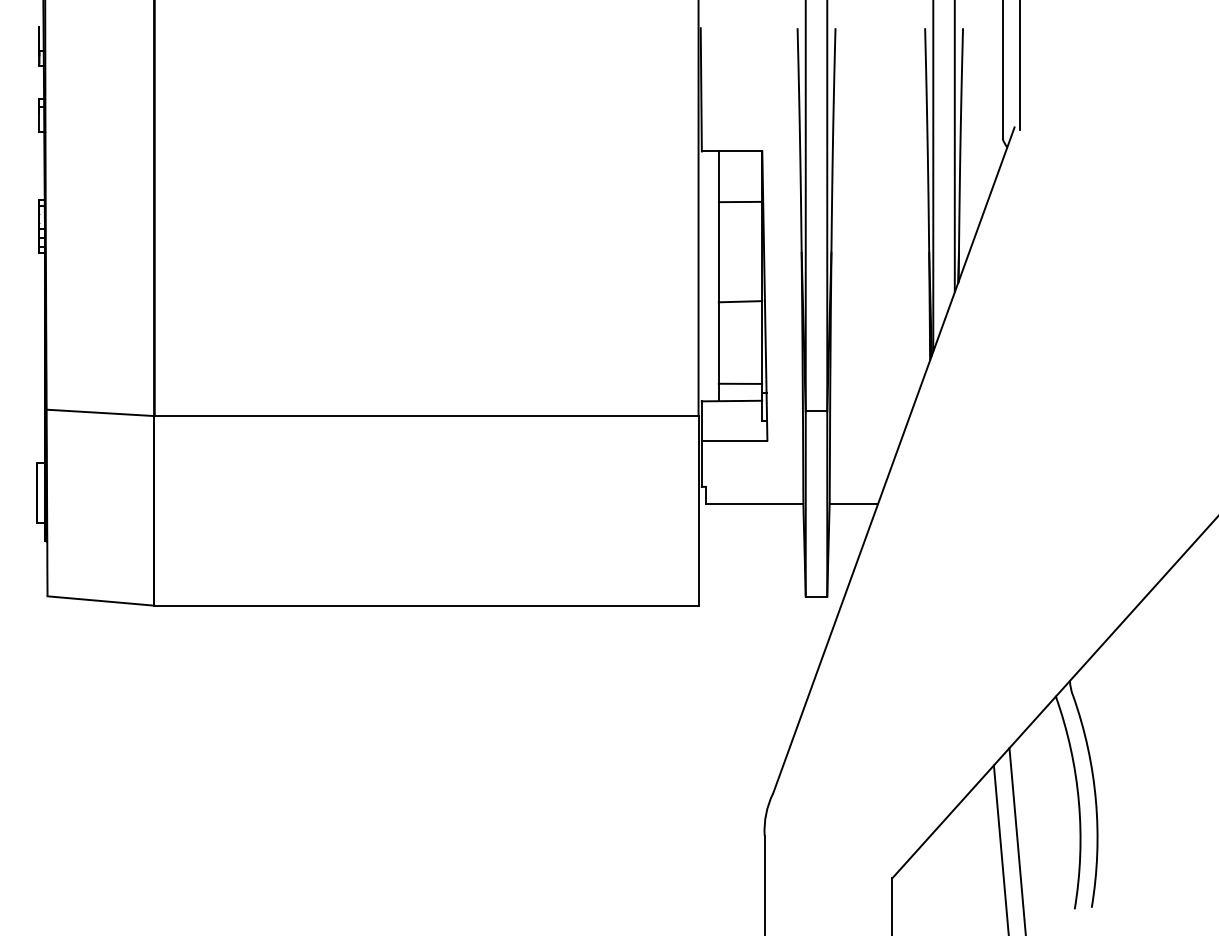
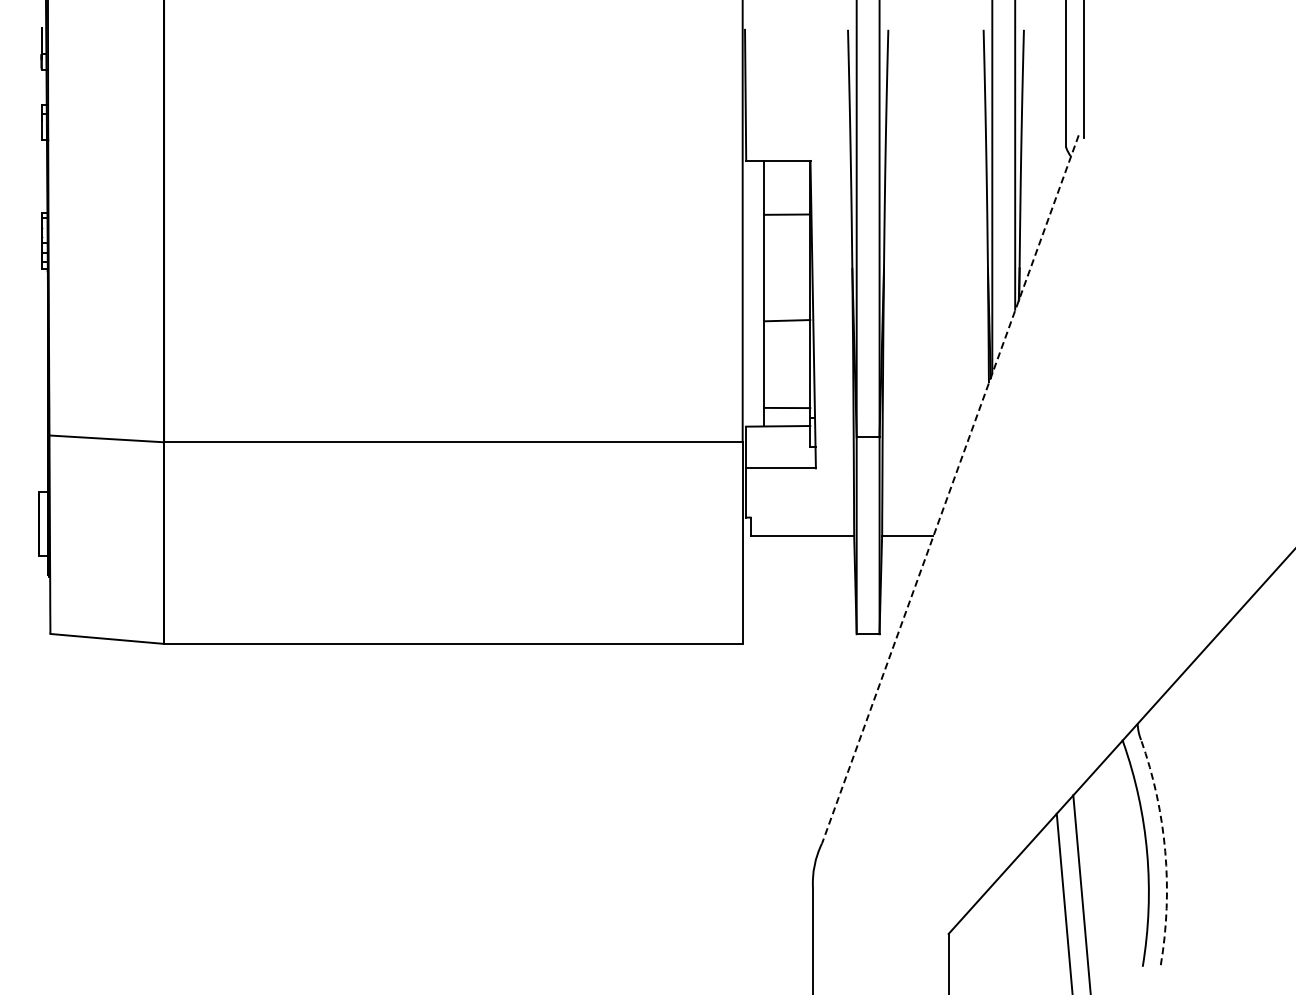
line: (893, 460) -> (950, 489), solid -> dashed
arc: (1096, 800) -> (1165, 851), solid -> dashed

